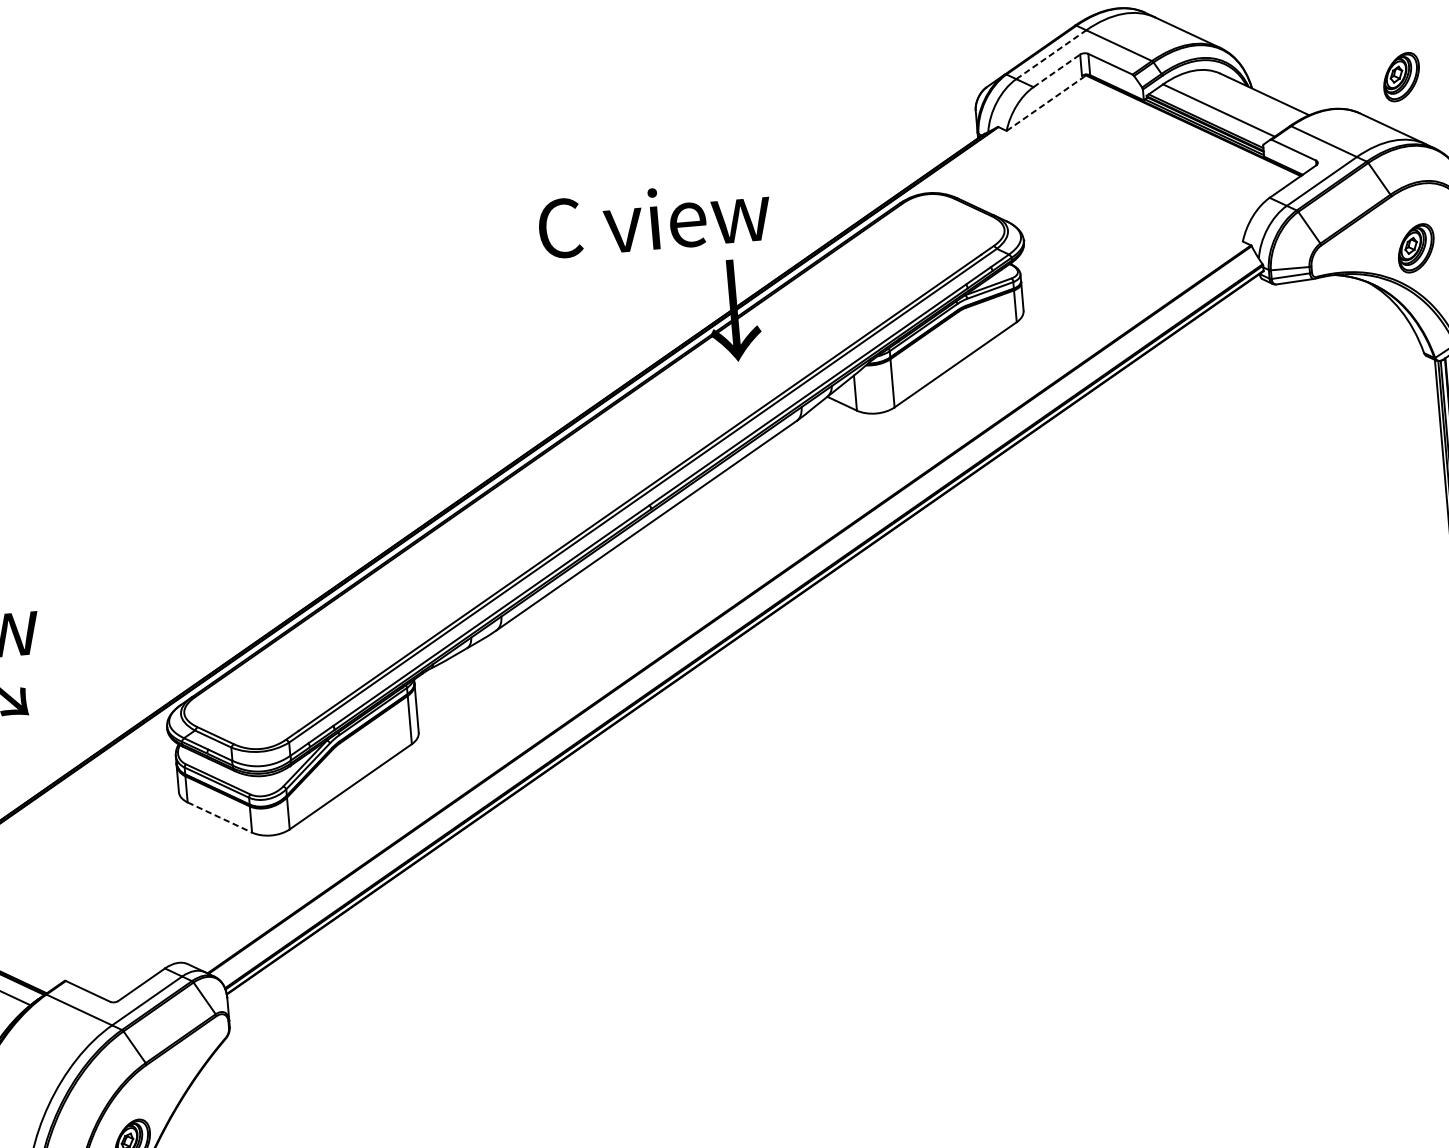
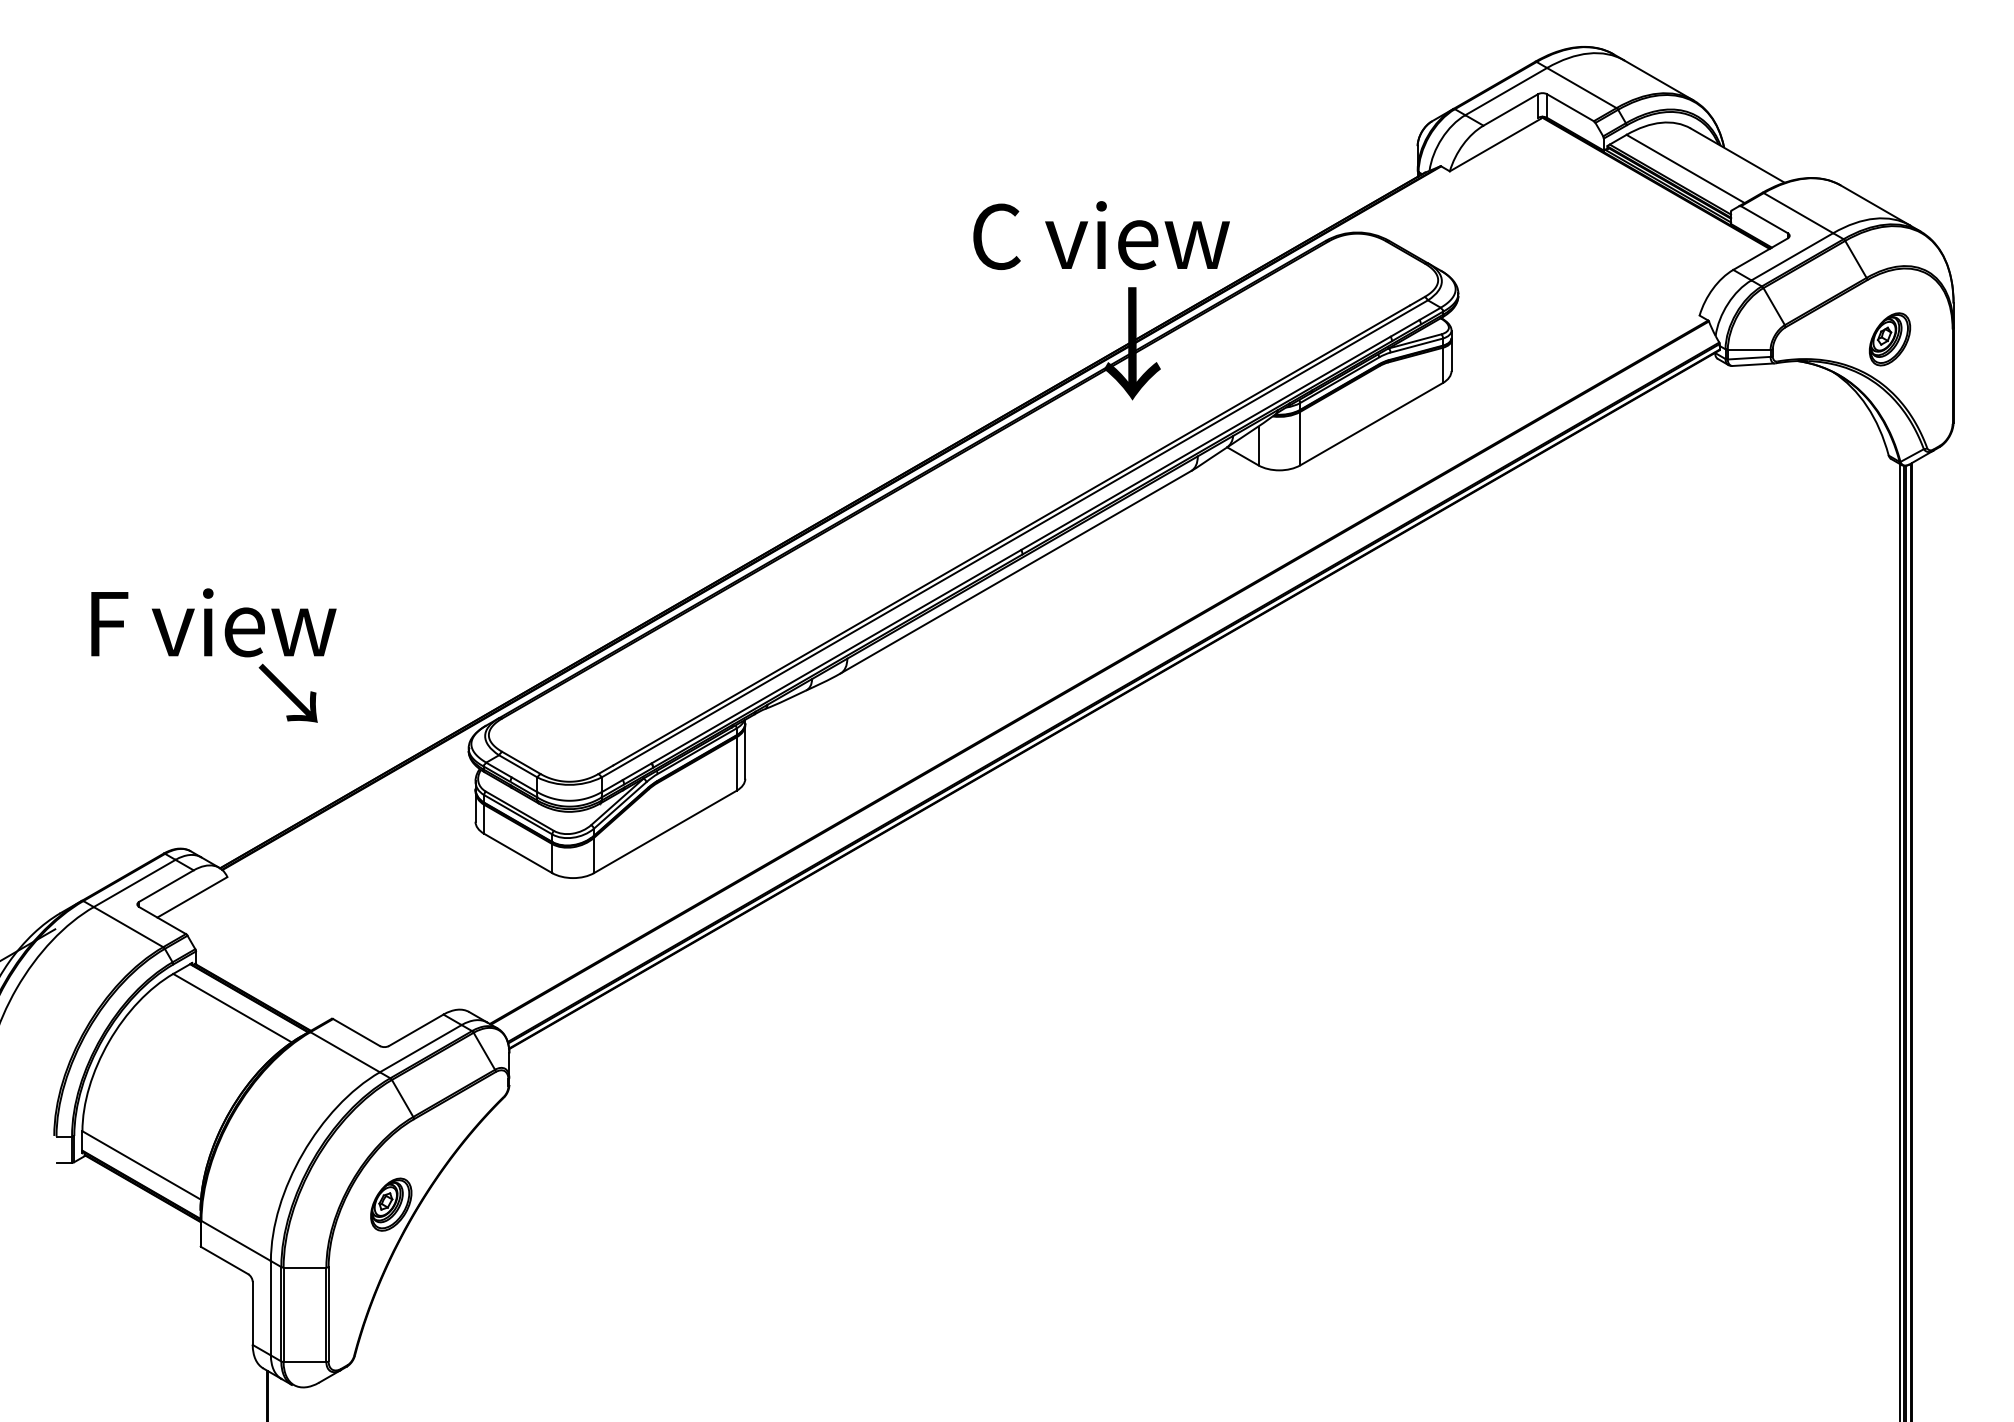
line: (1051, 54) -> (1506, 91), dashed -> solid
line: (1057, 70) -> (1511, 109), dashed -> solid
part: (1401, 77) -> (1889, 149), removed
line: (1045, 104) -> (1495, 145), dashed -> solid
text: (654, 219) -> (1101, 235), moved
line: (220, 817) -> (518, 853), dashed -> solid

